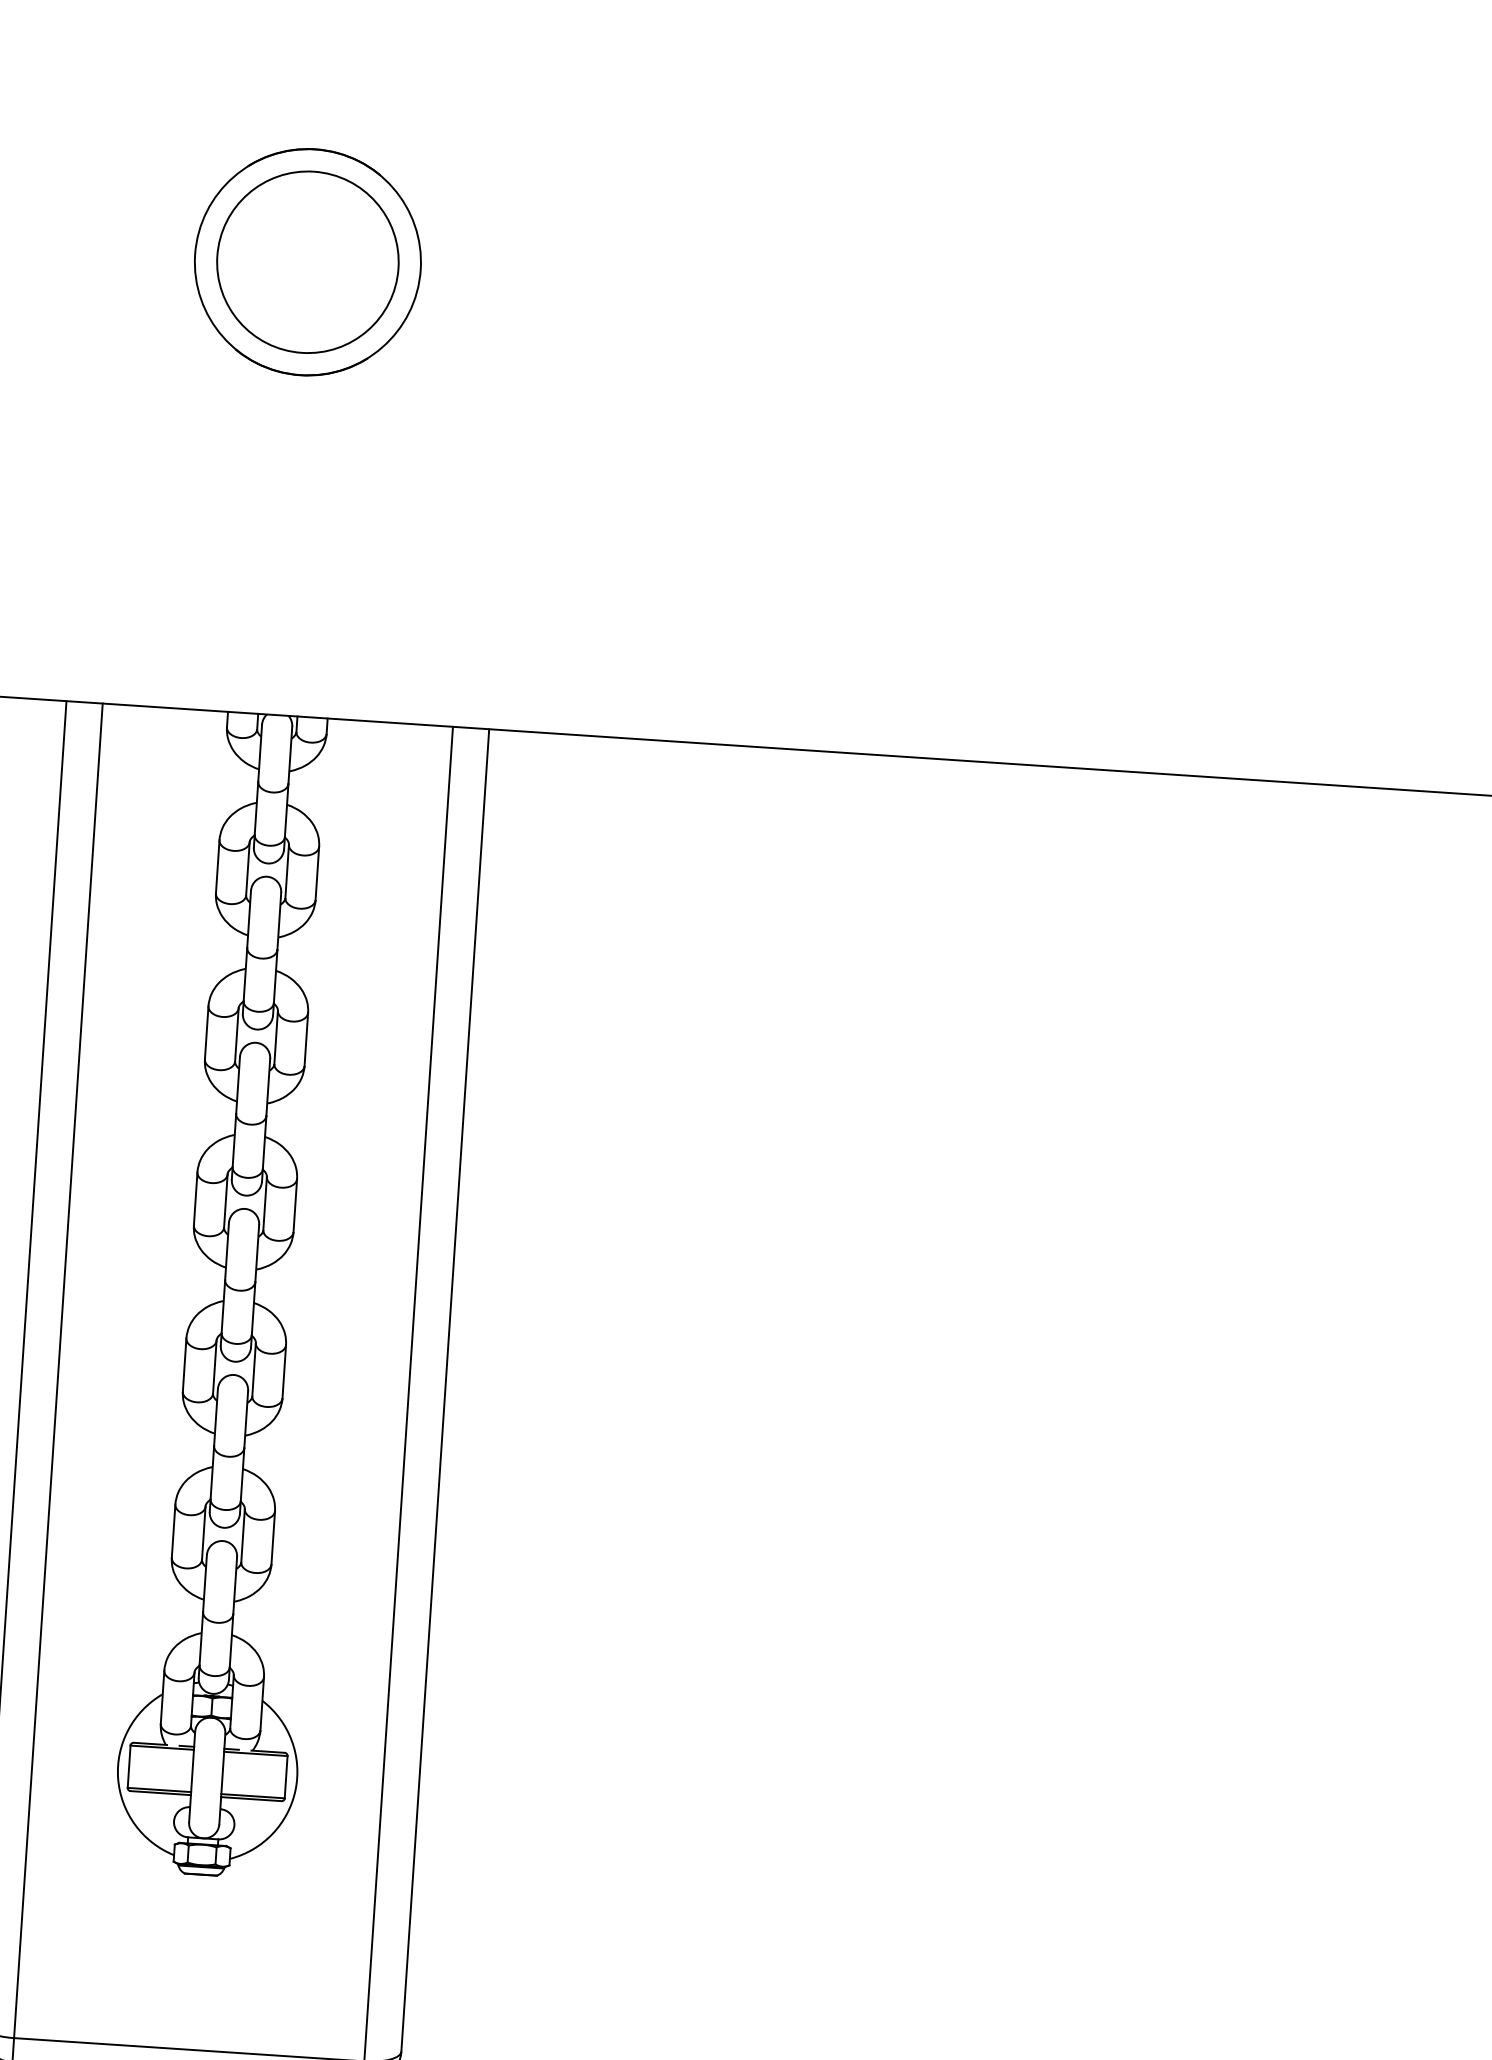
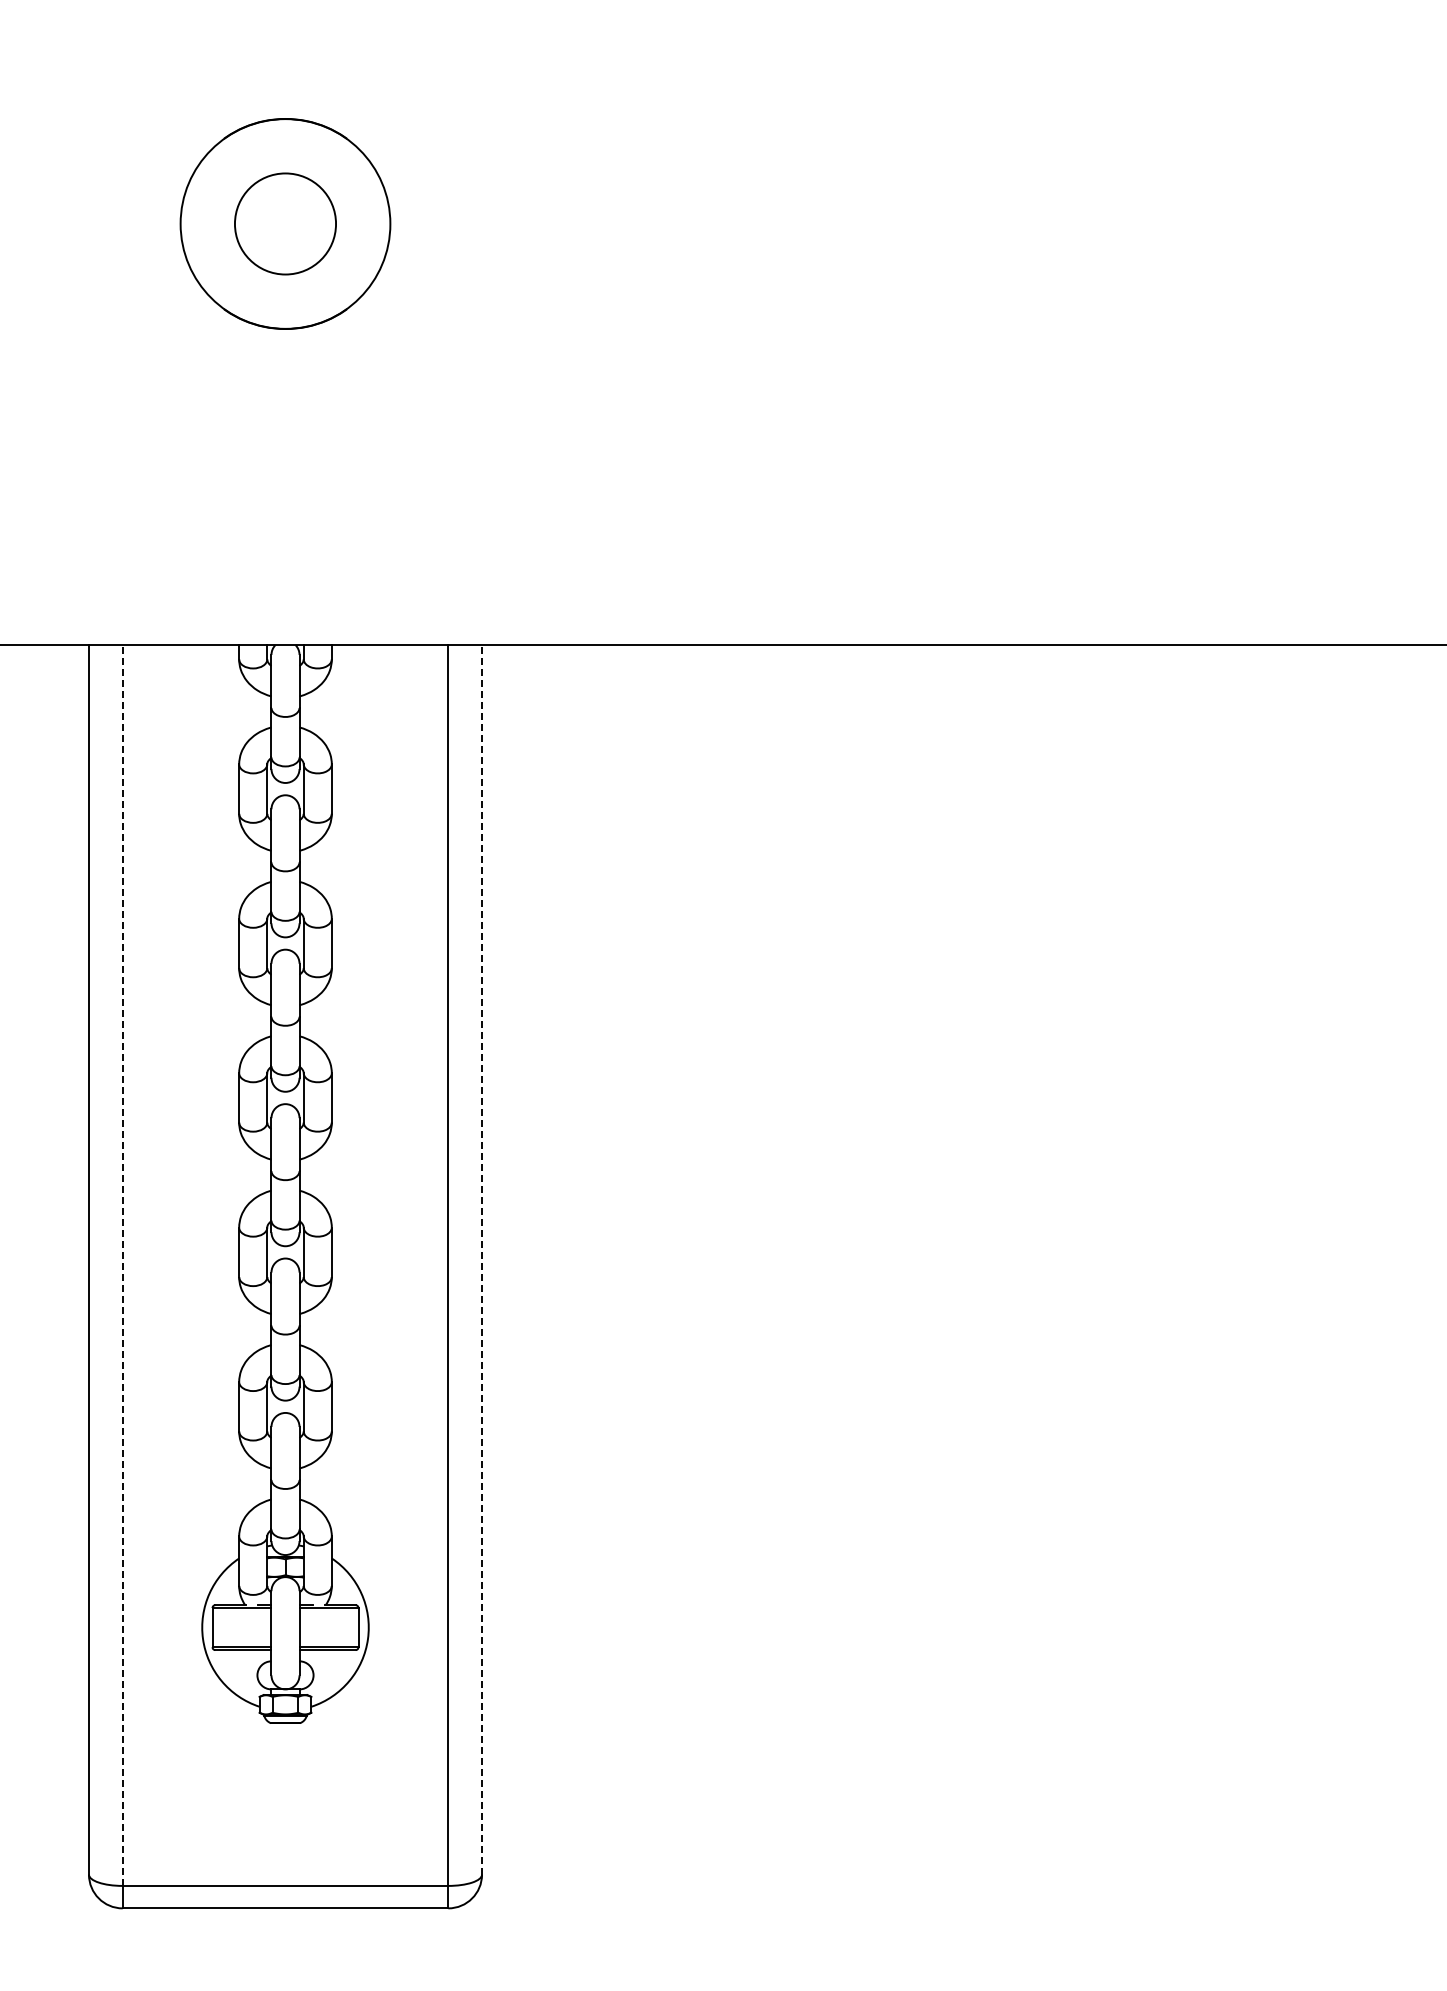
circle: (307, 261) -> (285, 223), size x0.6
line: (58, 1370) -> (122, 1265), solid -> dashed
line: (445, 1390) -> (482, 1259), solid -> dashed

